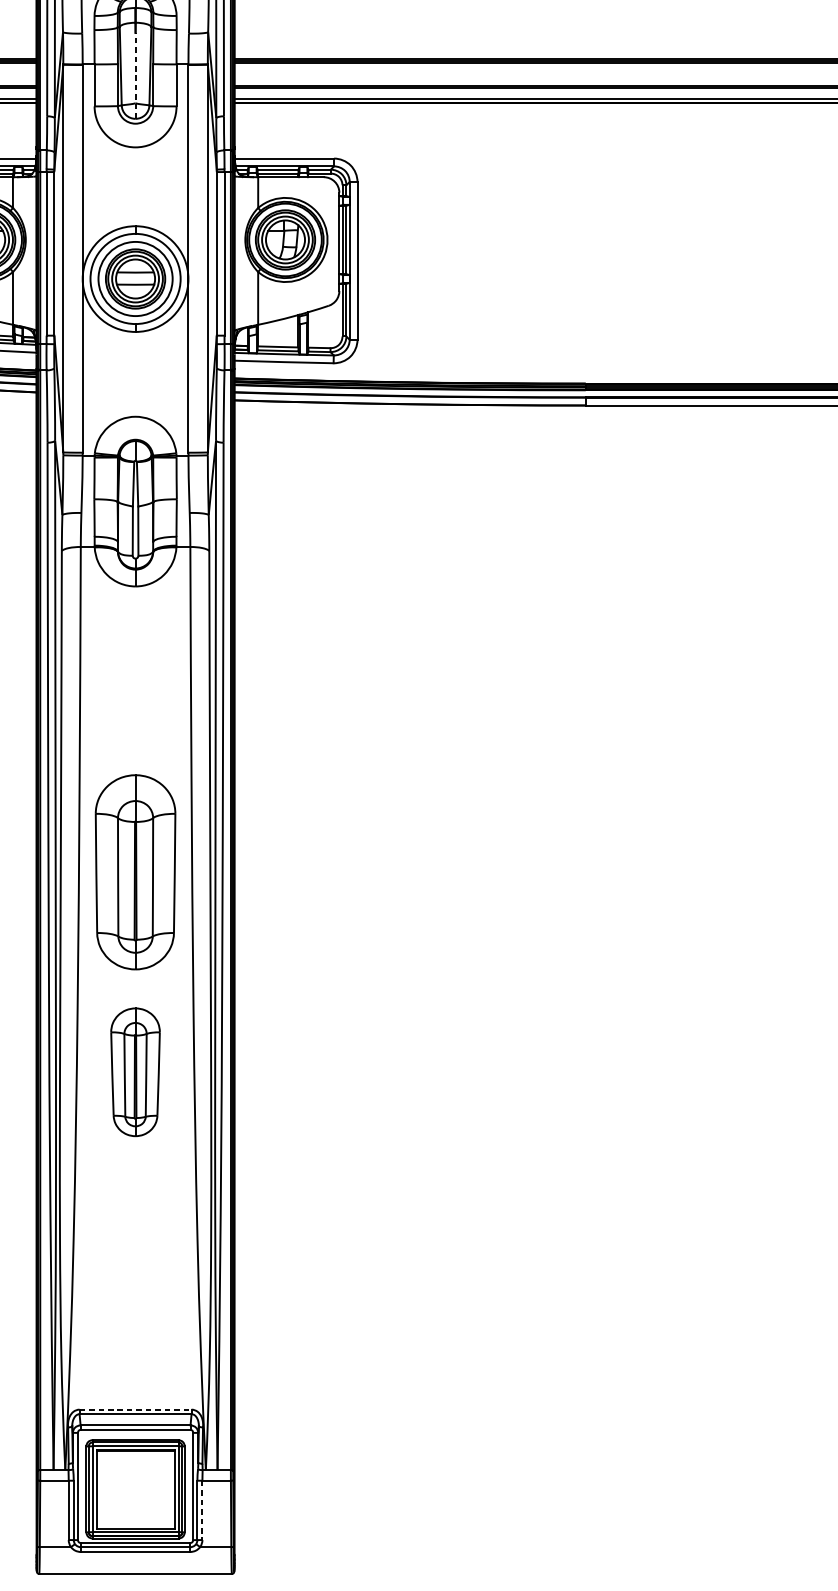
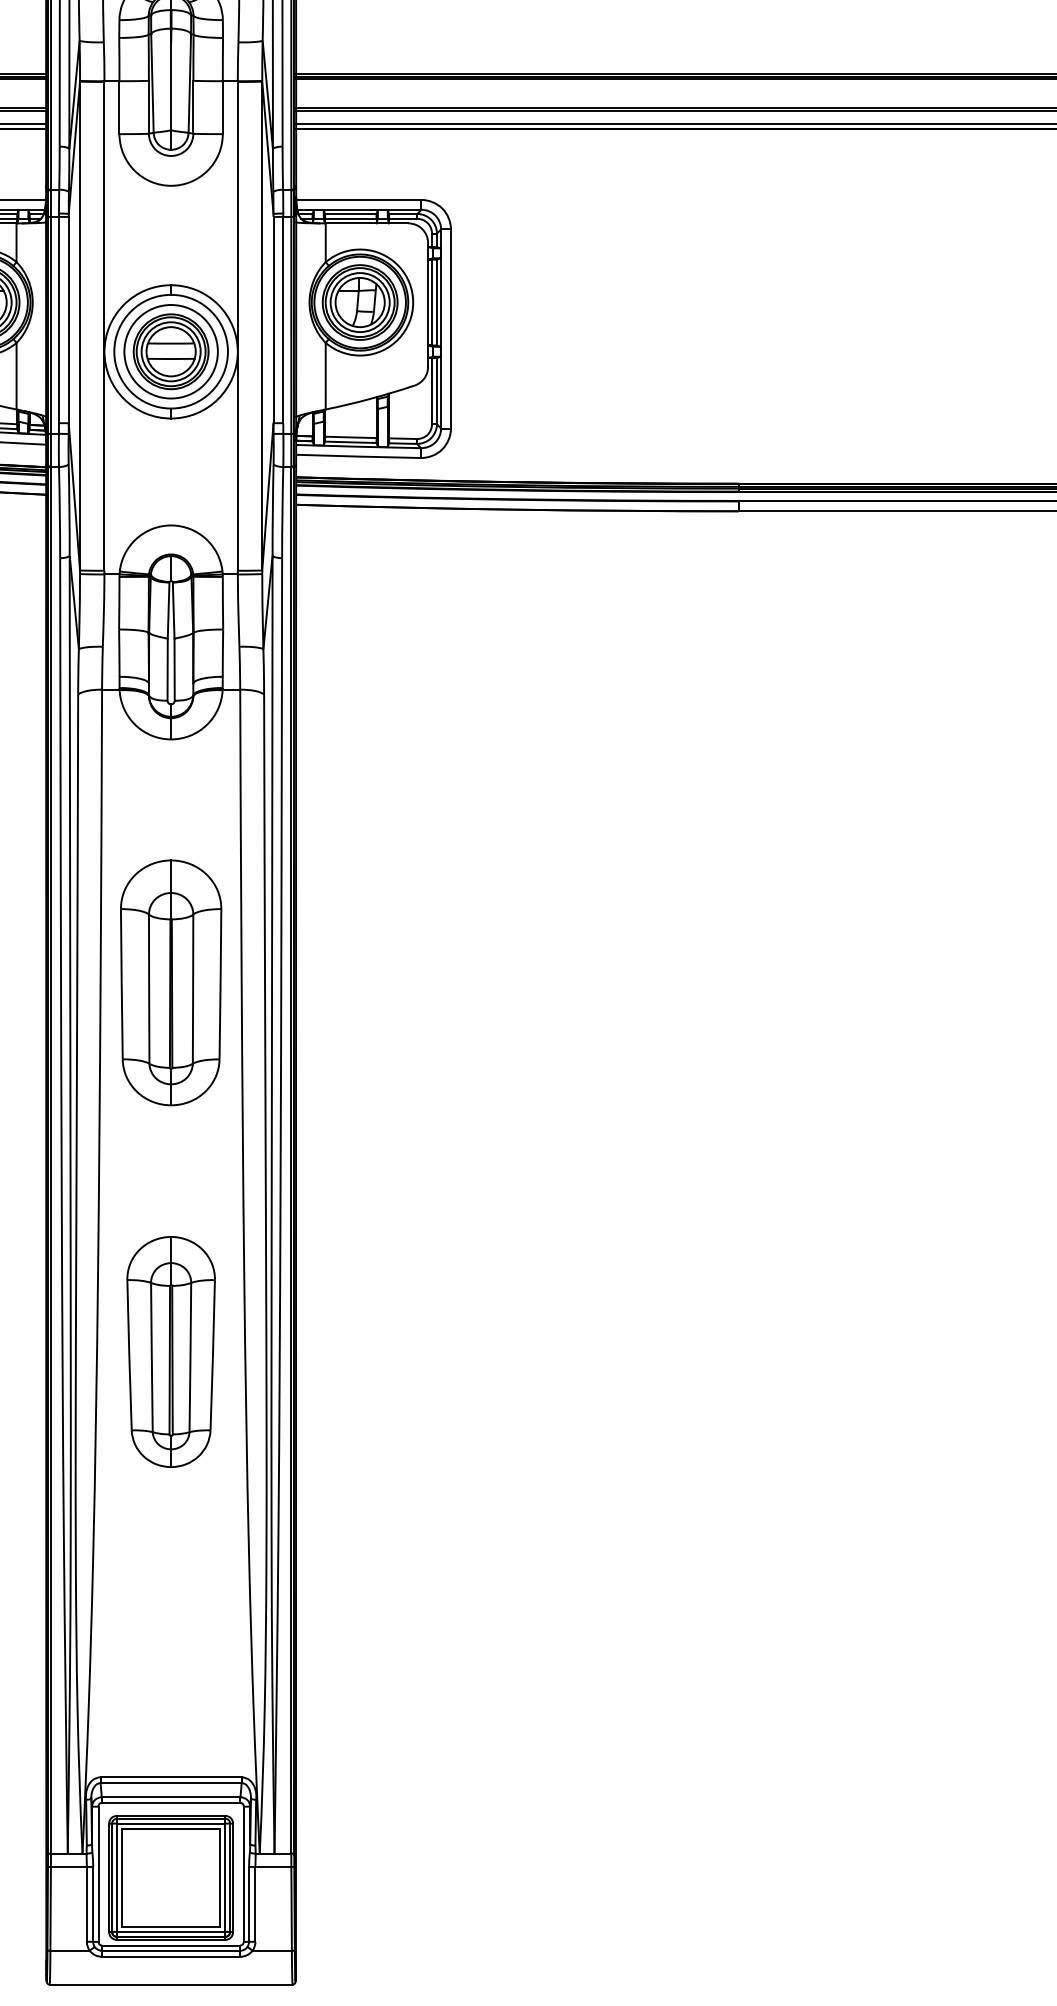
line: (135, 75) -> (171, 95), dashed -> solid
part: (135, 872) -> (171, 982), moved
part: (135, 1071) -> (170, 1351), size x1.43
line: (135, 1409) -> (171, 1777), dashed -> solid
line: (202, 1510) -> (255, 1904), dashed -> solid

